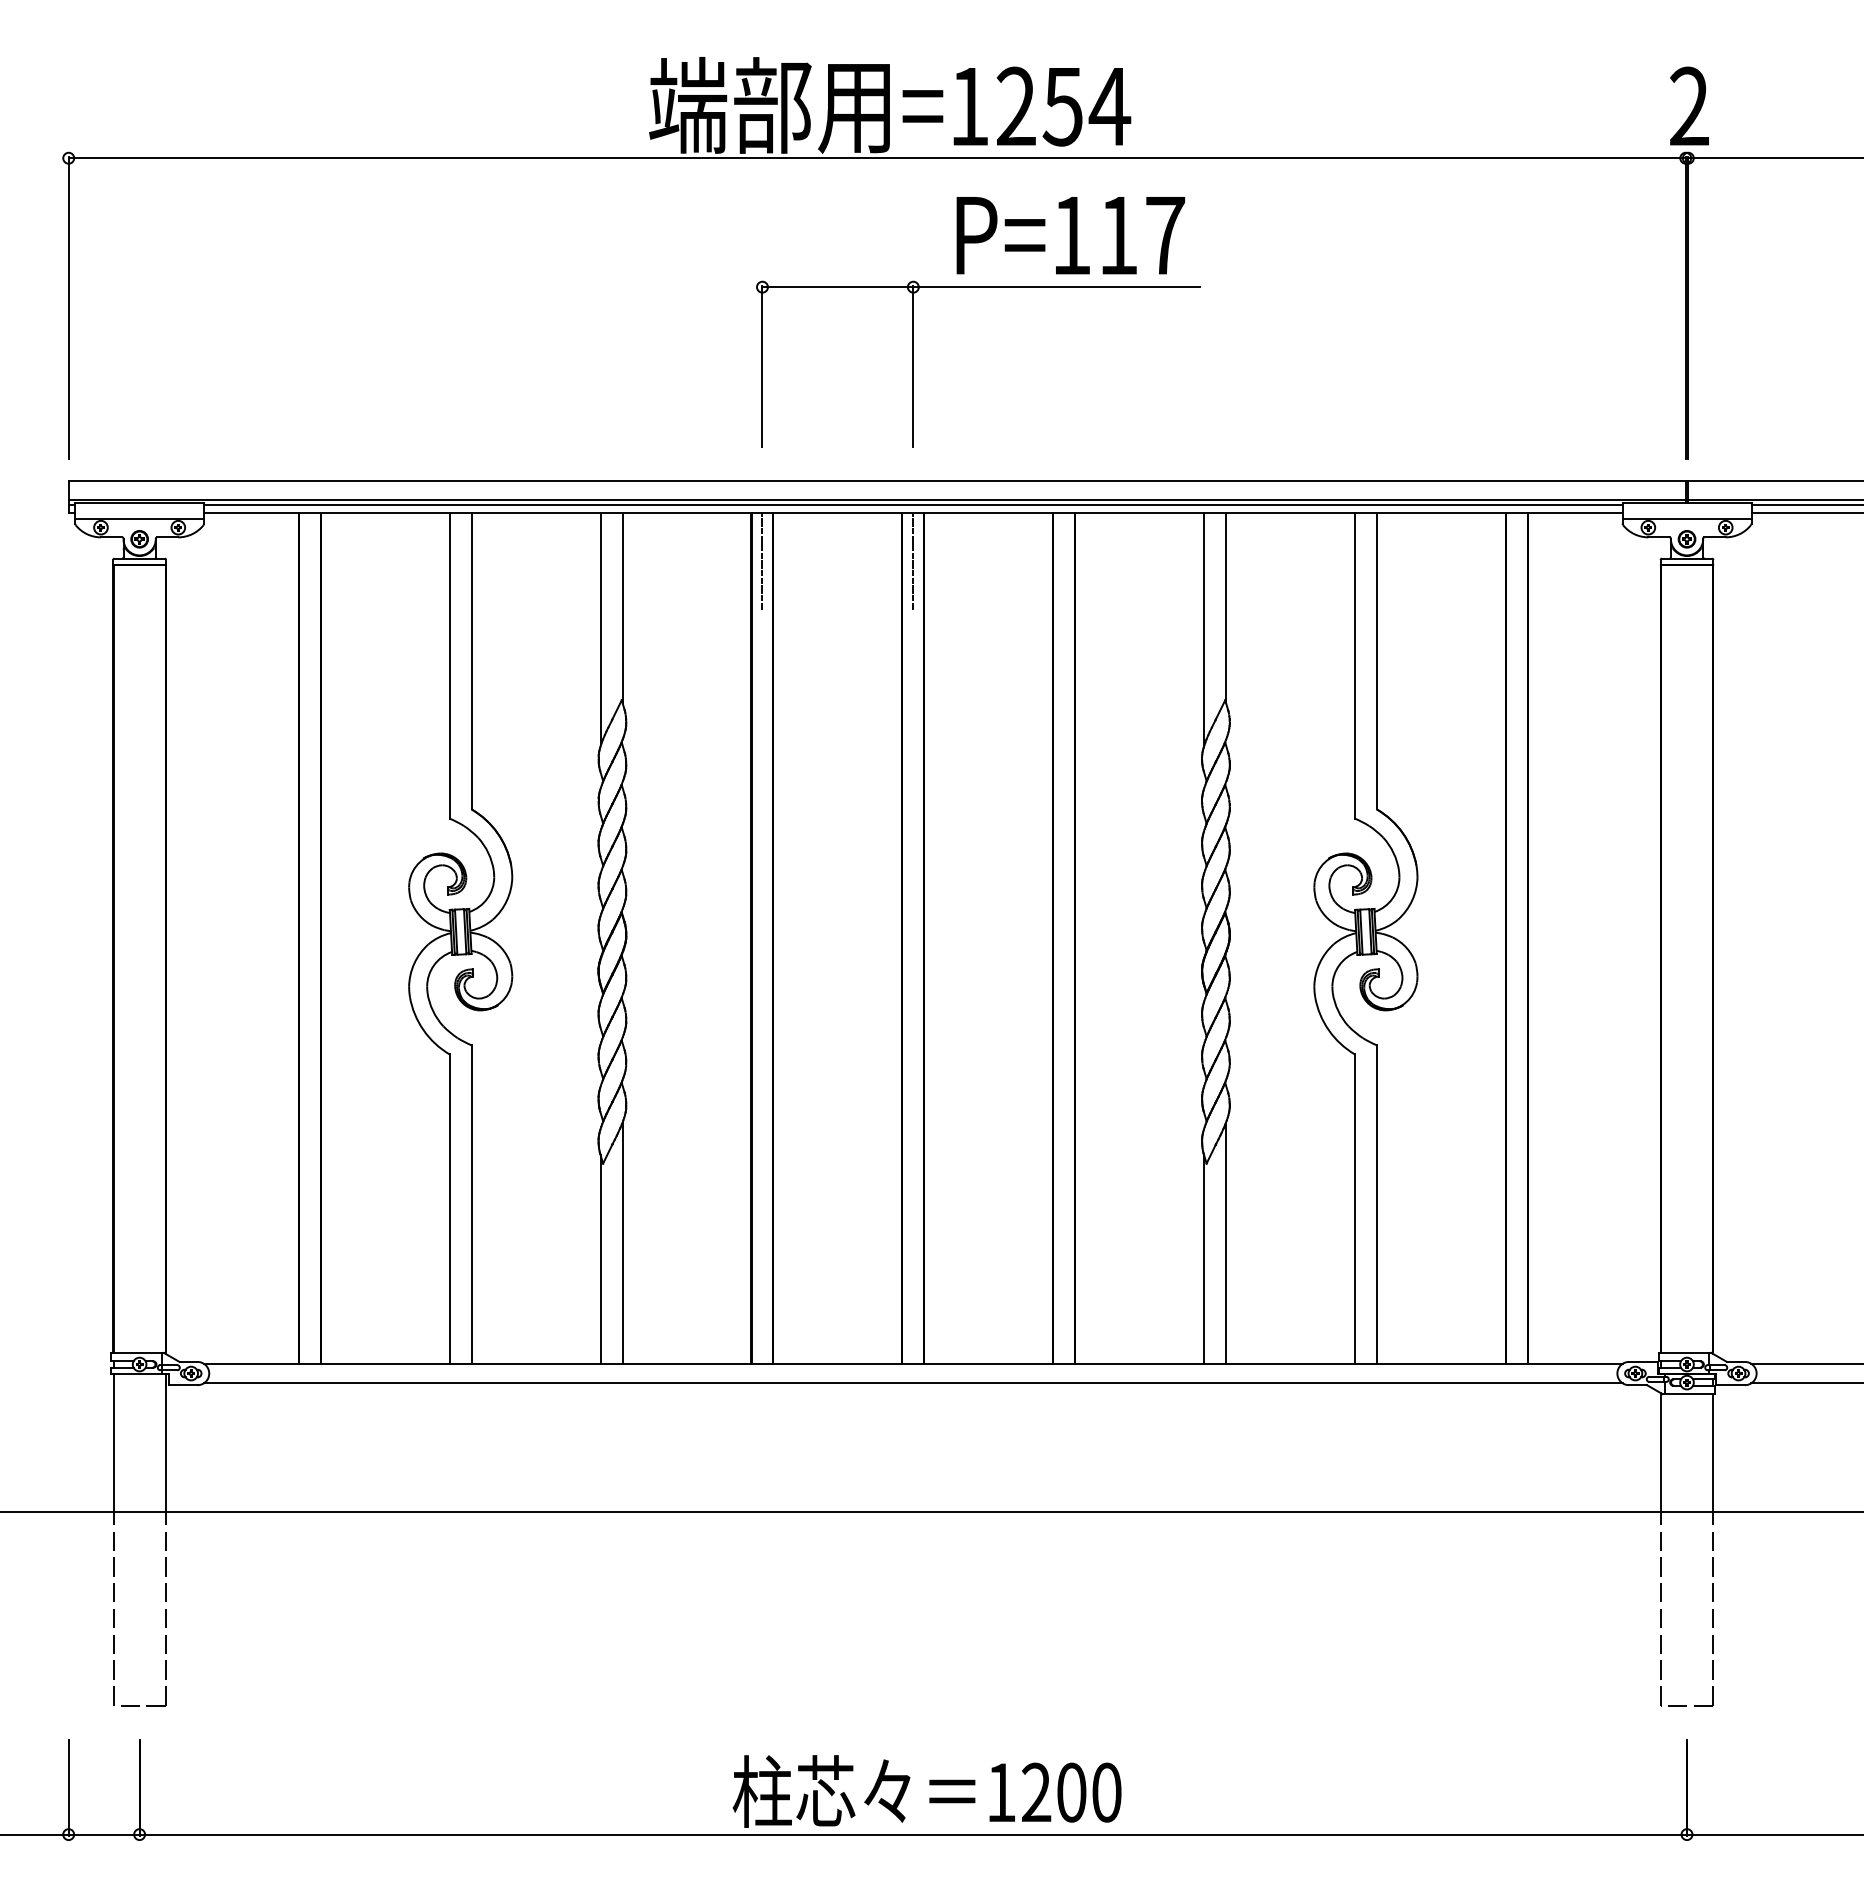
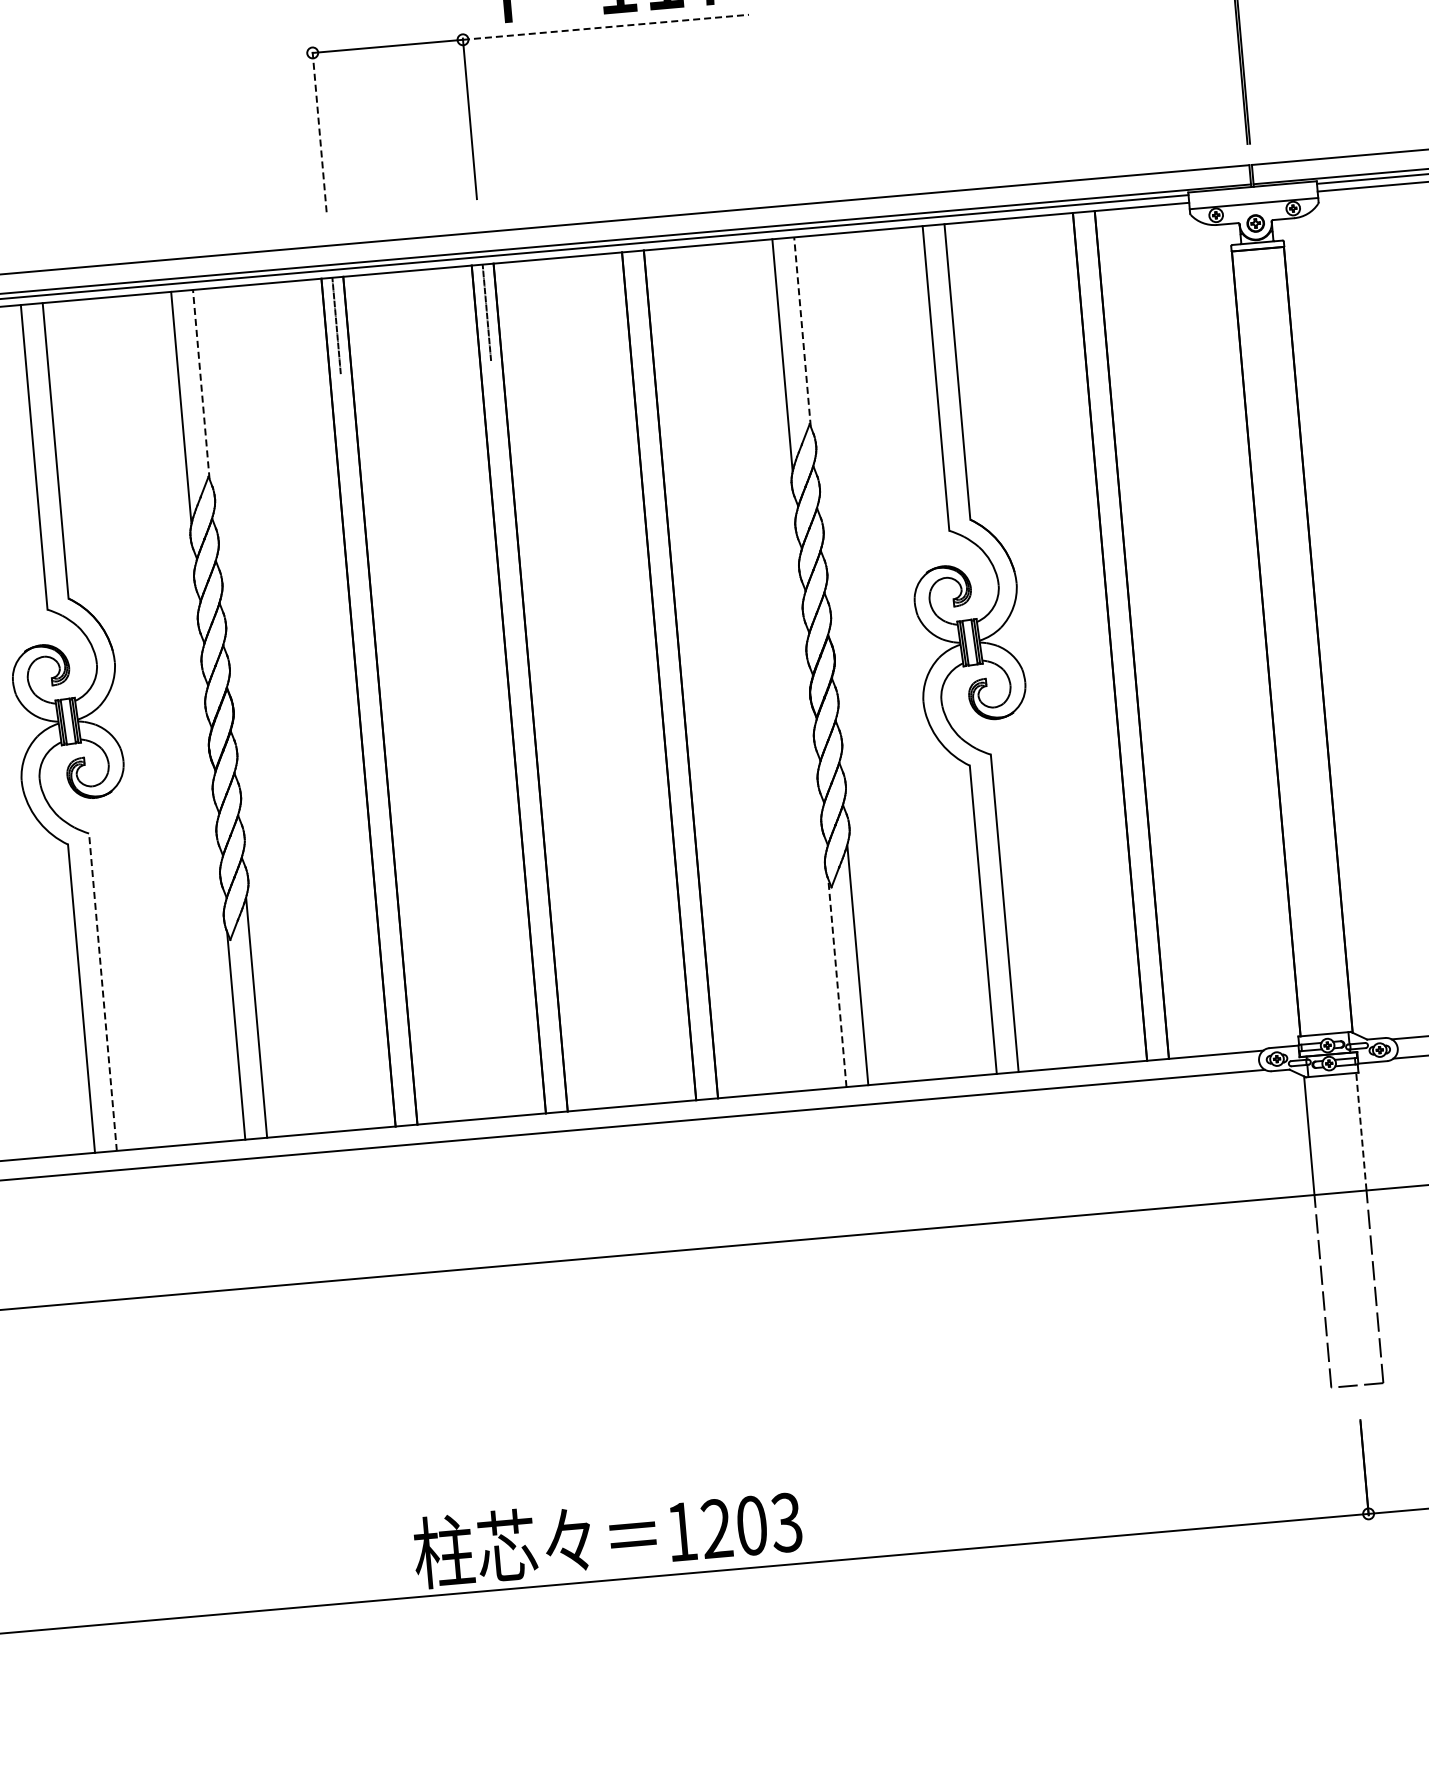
line: (1056, 287) -> (605, 27), solid -> dashed
line: (762, 366) -> (319, 131), solid -> dashed
line: (622, 607) -> (201, 384), solid -> dashed
line: (1226, 607) -> (802, 331), solid -> dashed
line: (471, 1204) -> (102, 992), solid -> dashed
line: (1204, 1259) -> (837, 983), solid -> dashed
line: (1713, 1453) -> (1361, 1131), solid -> dashed
text: (1106, 1792) -> (786, 1522), 1200 -> 1203

